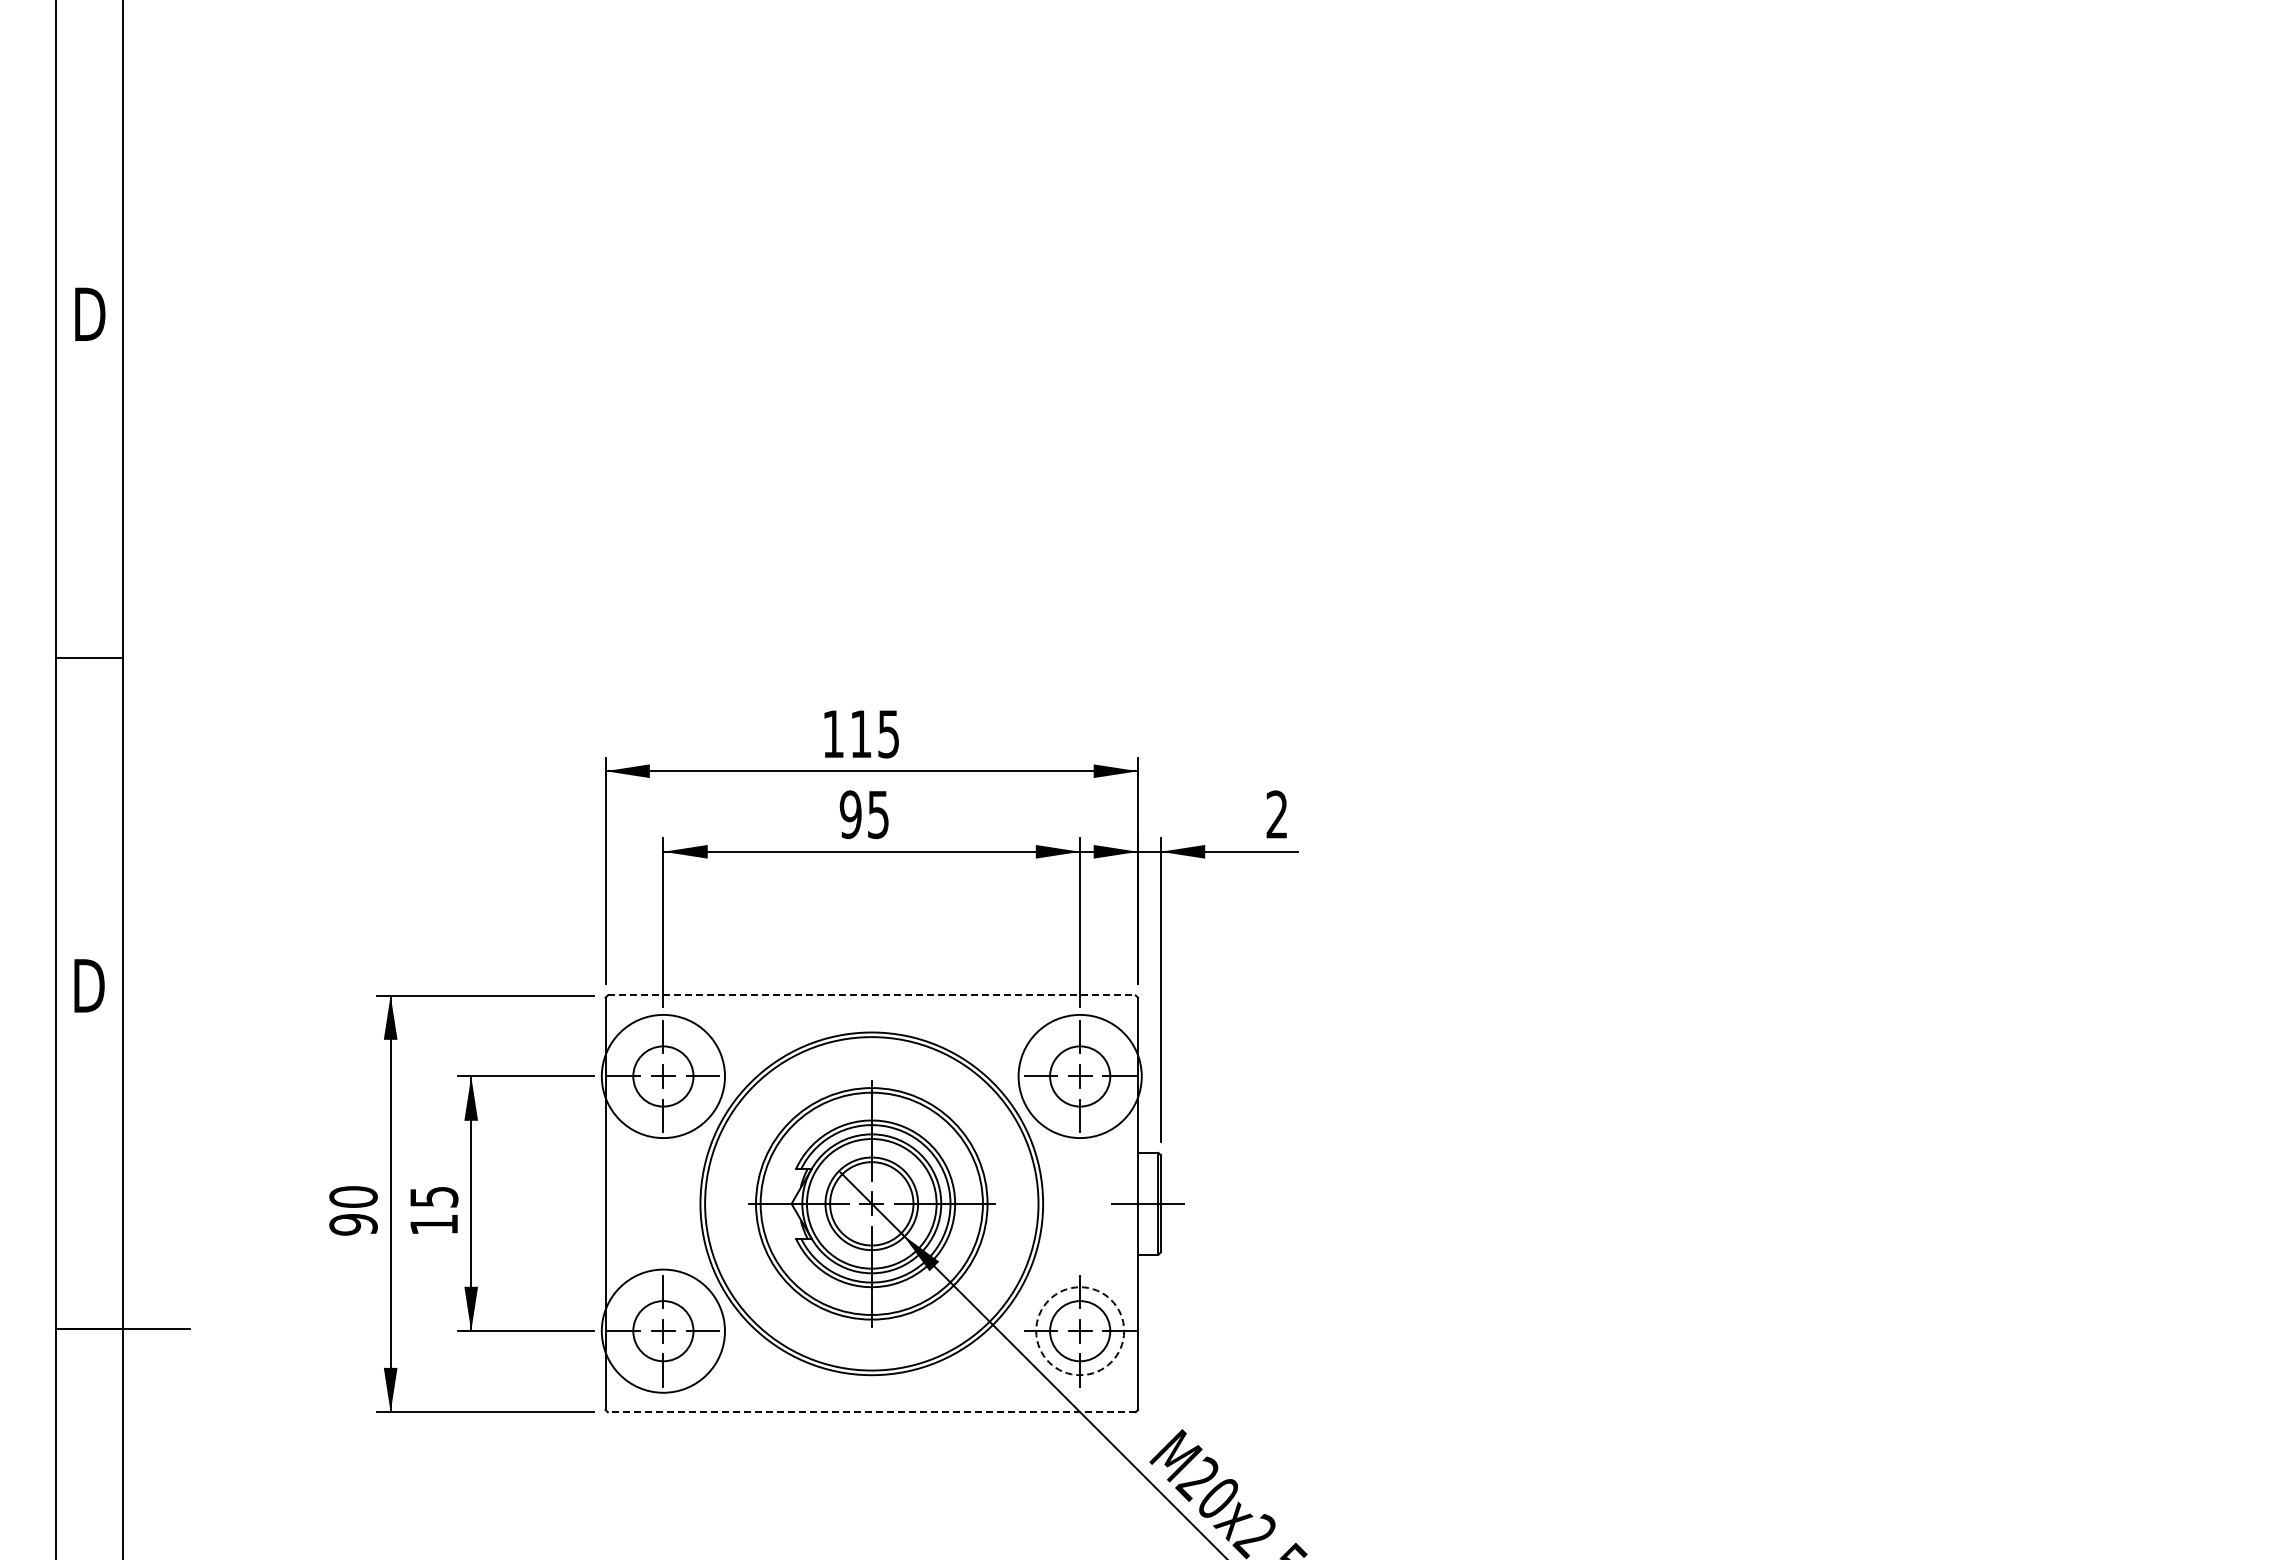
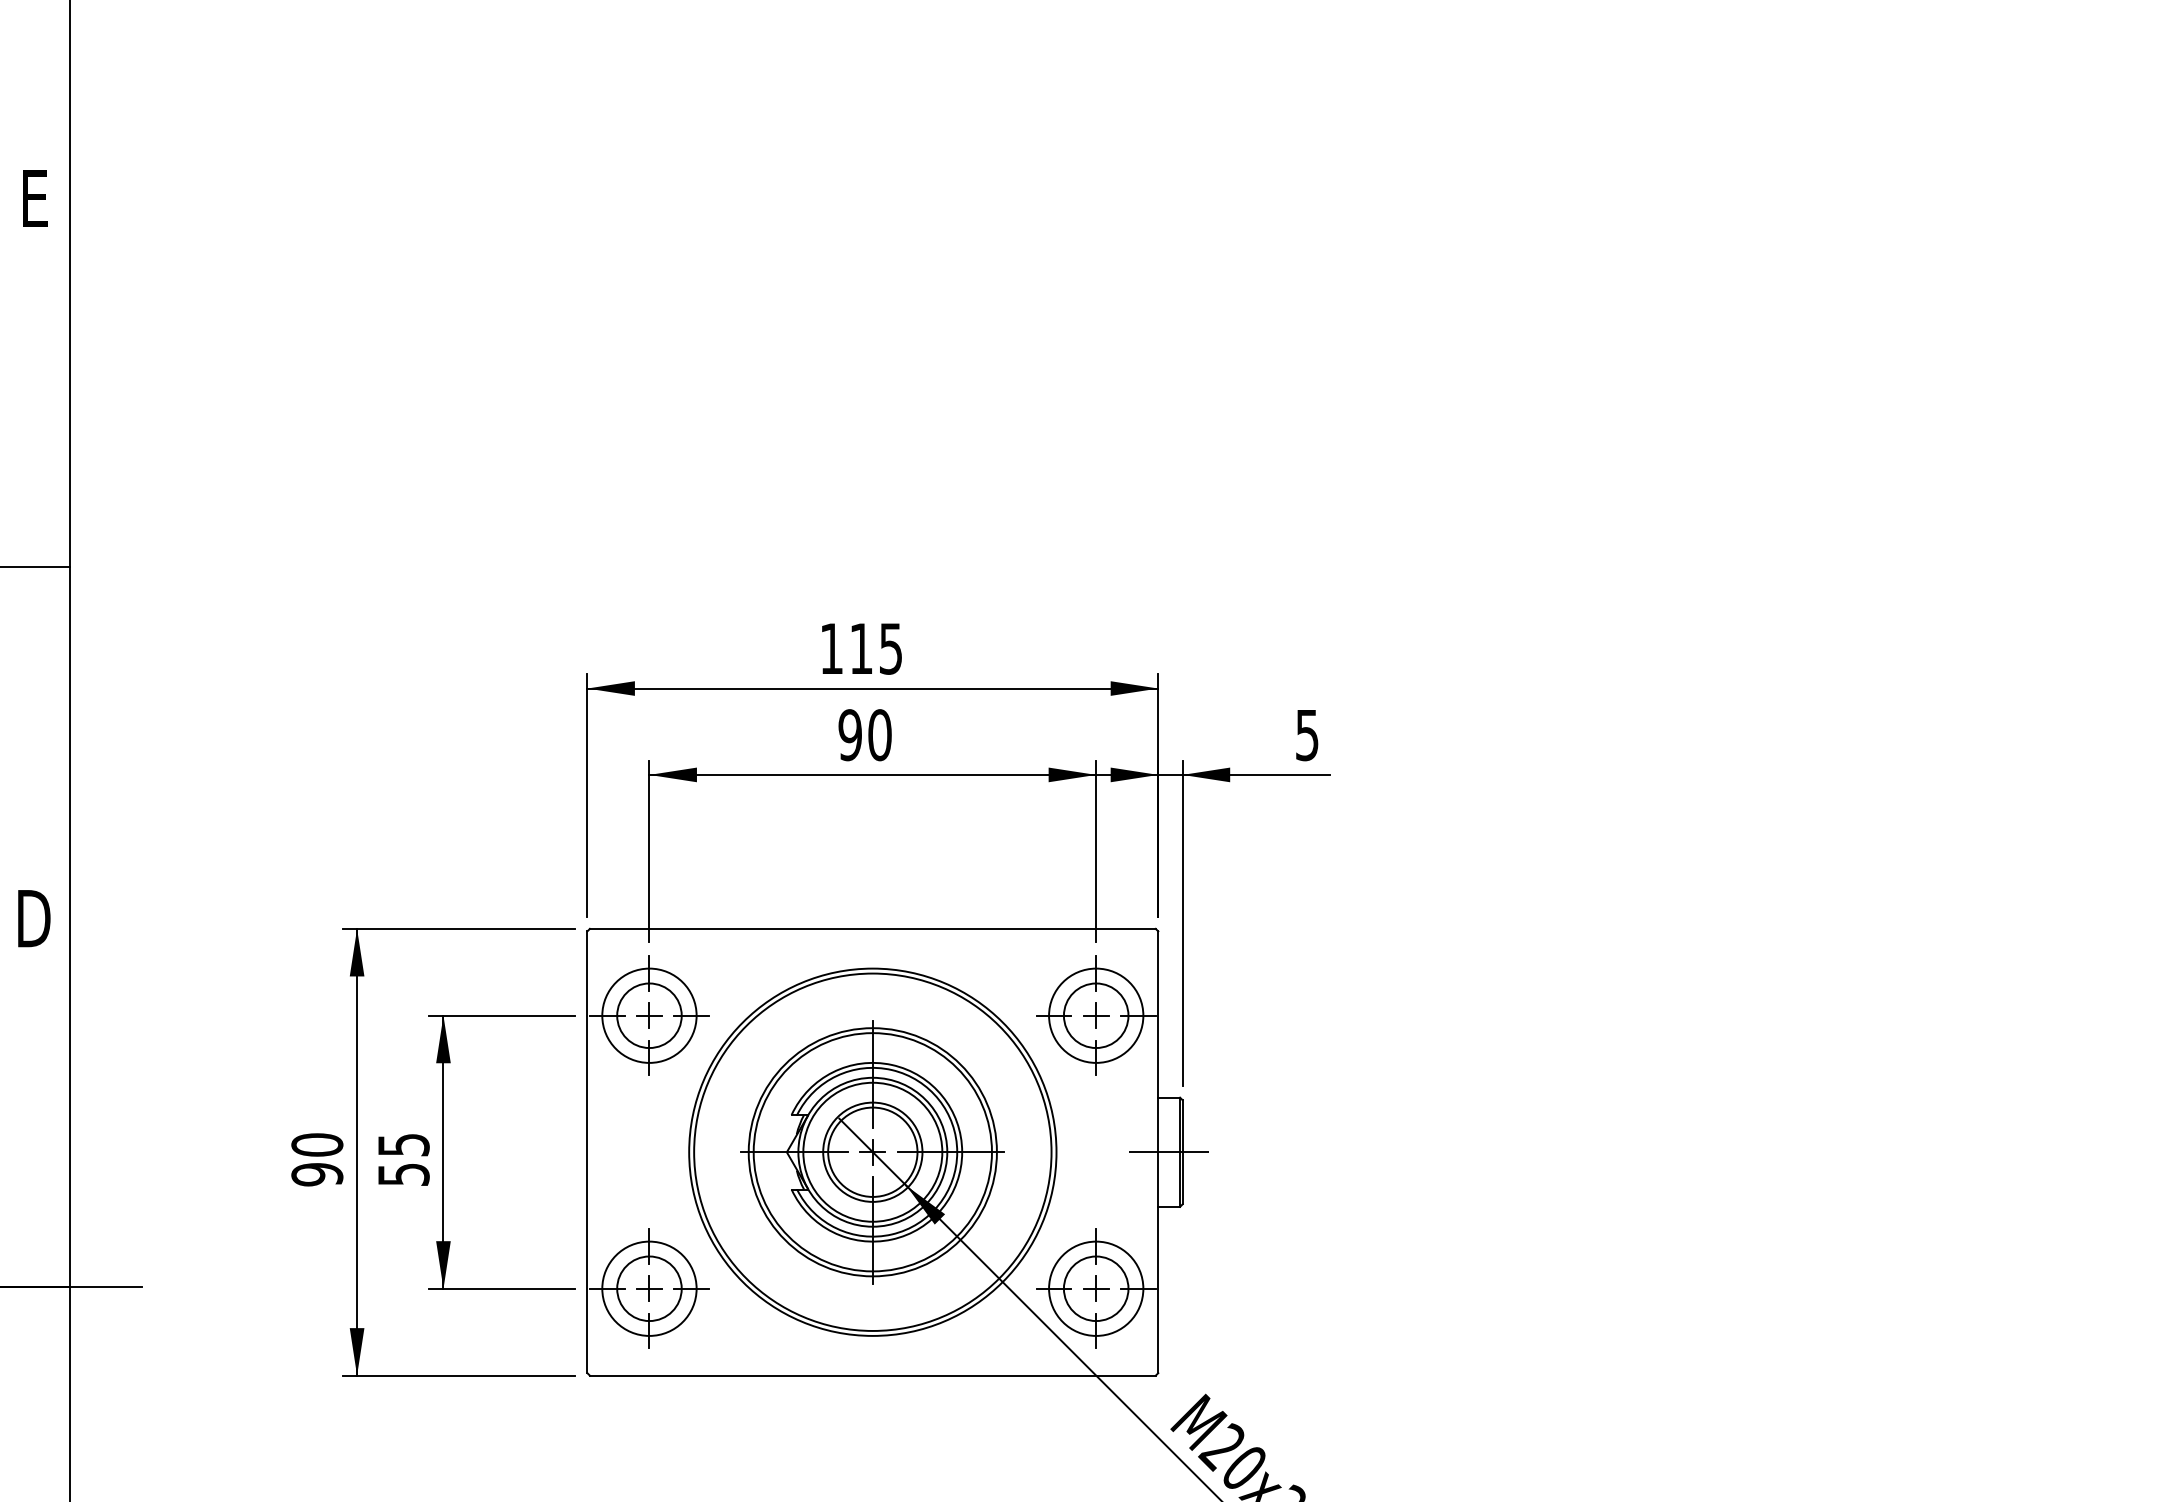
text: (90, 313) -> (35, 197), D -> E
text: (878, 814) -> (880, 734), 95 -> 90
text: (1276, 814) -> (1306, 734), 2 -> 5
line: (871, 995) -> (872, 928), dashed -> solid
circle: (663, 1076) -> (649, 1015), size x0.71
circle: (1080, 1076) -> (1096, 1015), size x0.71
text: (434, 1224) -> (404, 1174), 15 -> 55
circle: (663, 1331) -> (649, 1289), size x0.71
circle: (1080, 1331) -> (1096, 1289), dashed -> solid
line: (871, 1412) -> (872, 1375), dashed -> solid

